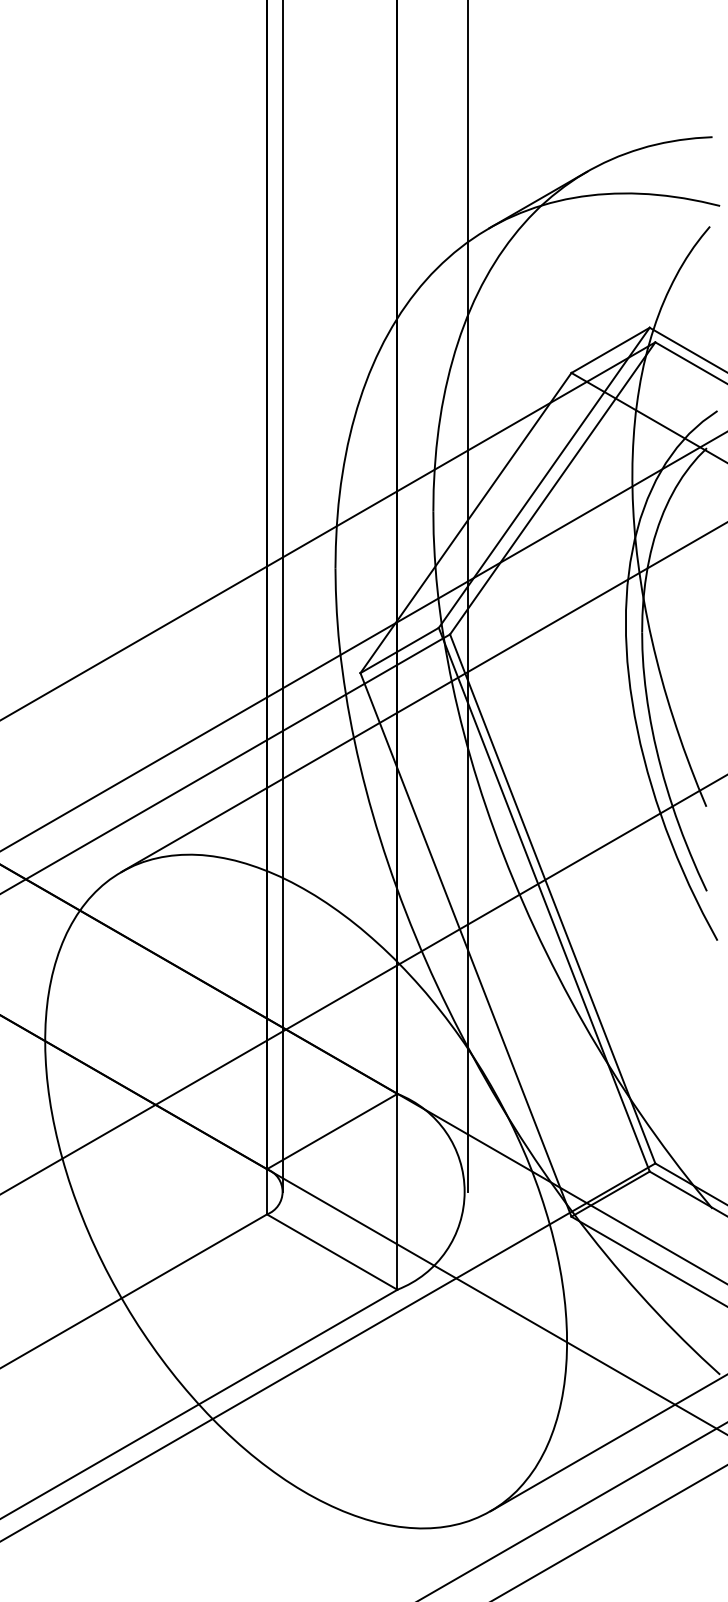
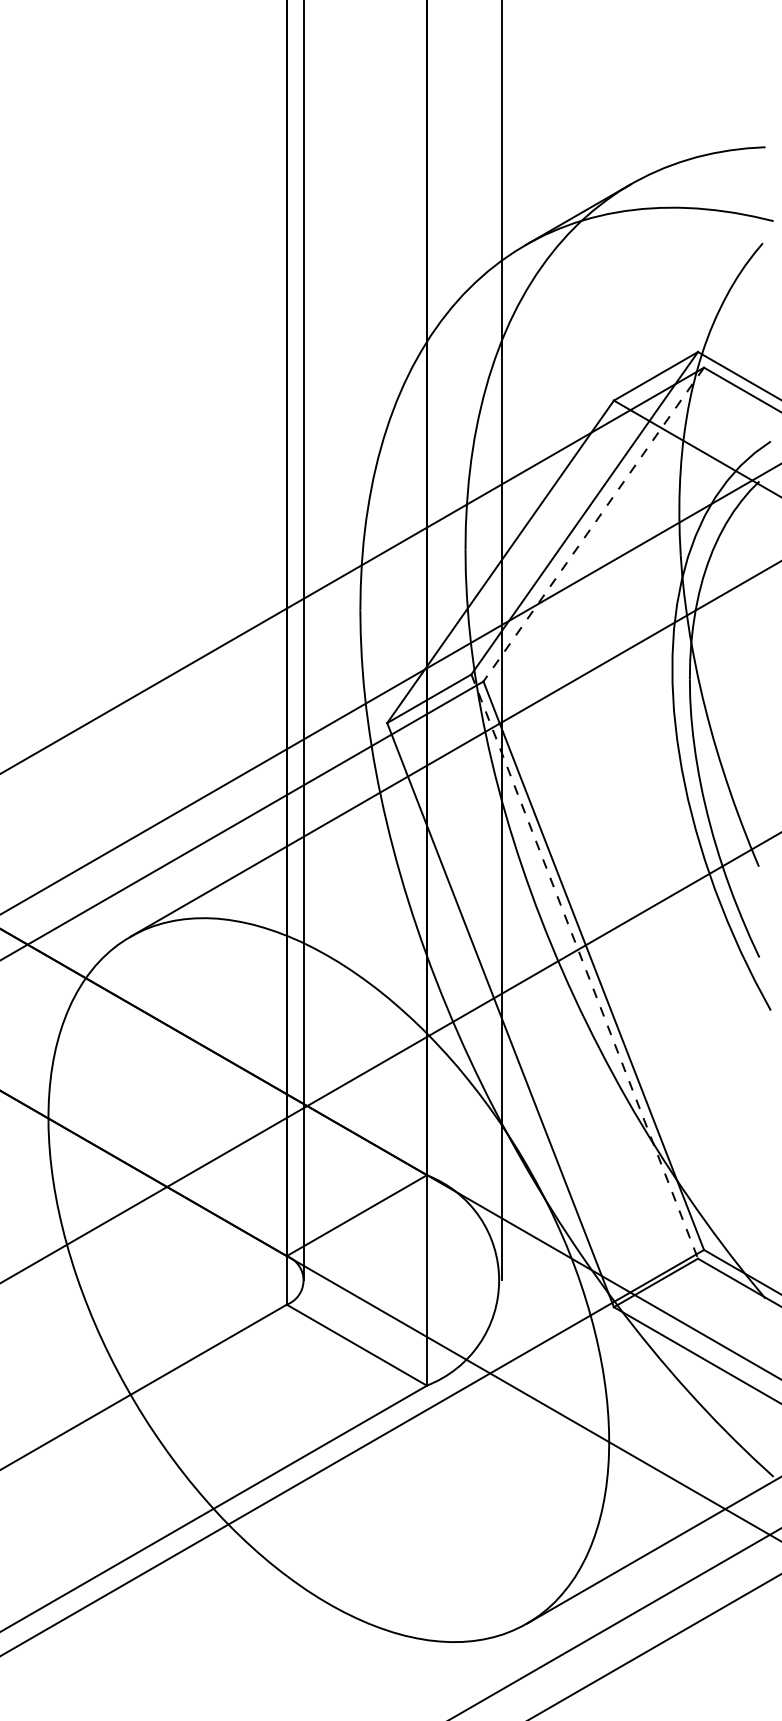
line: (552, 488) -> (593, 524), solid -> dashed
line: (544, 900) -> (584, 967), solid -> dashed

